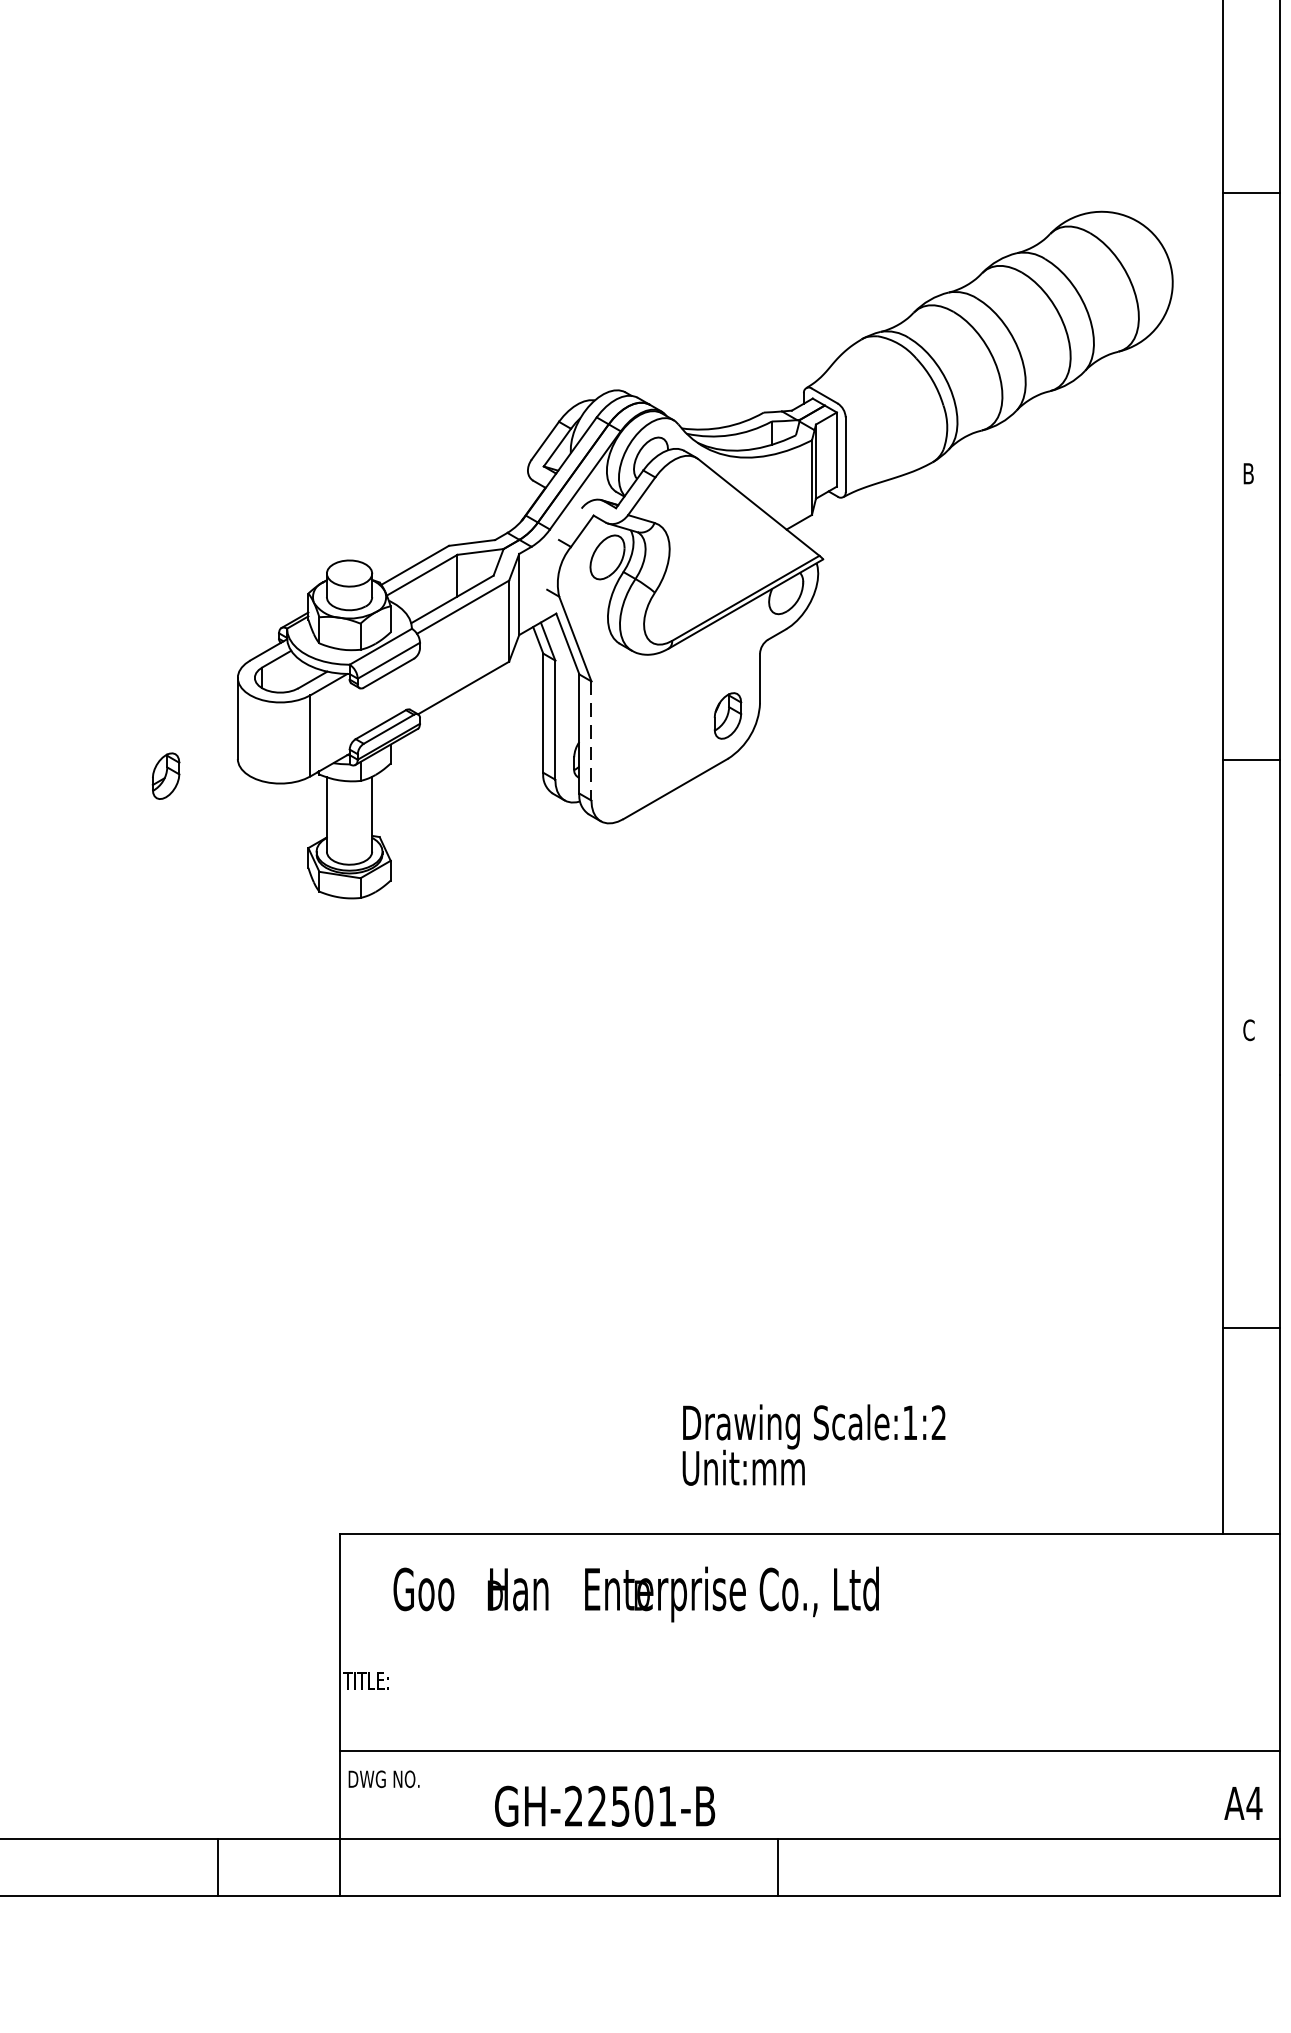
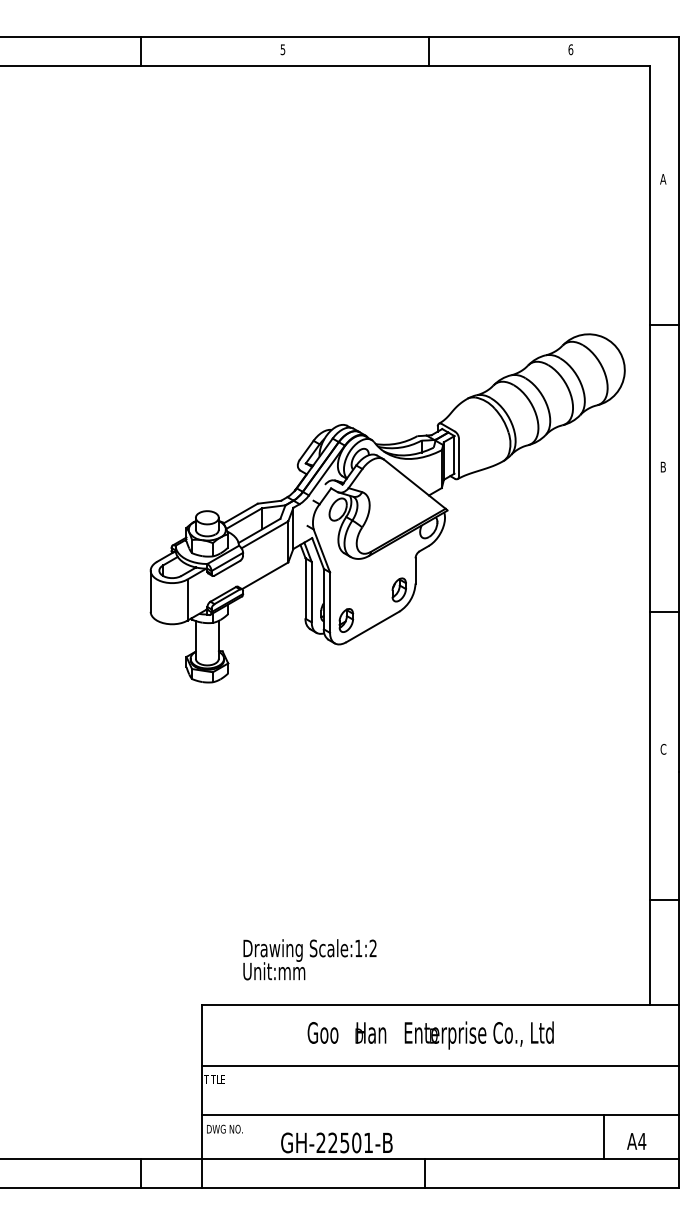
line: (592, 742) -> (330, 603), dashed -> solid
part: (166, 776) -> (346, 620), moved
text: (813, 1444) -> (309, 959), moved
text: (635, 1594) -> (430, 1035), moved
line: (809, 1653) -> (440, 1065), added
line: (1132, 1793) -> (604, 1136), added
text: (1243, 1803) -> (636, 1141), moved

